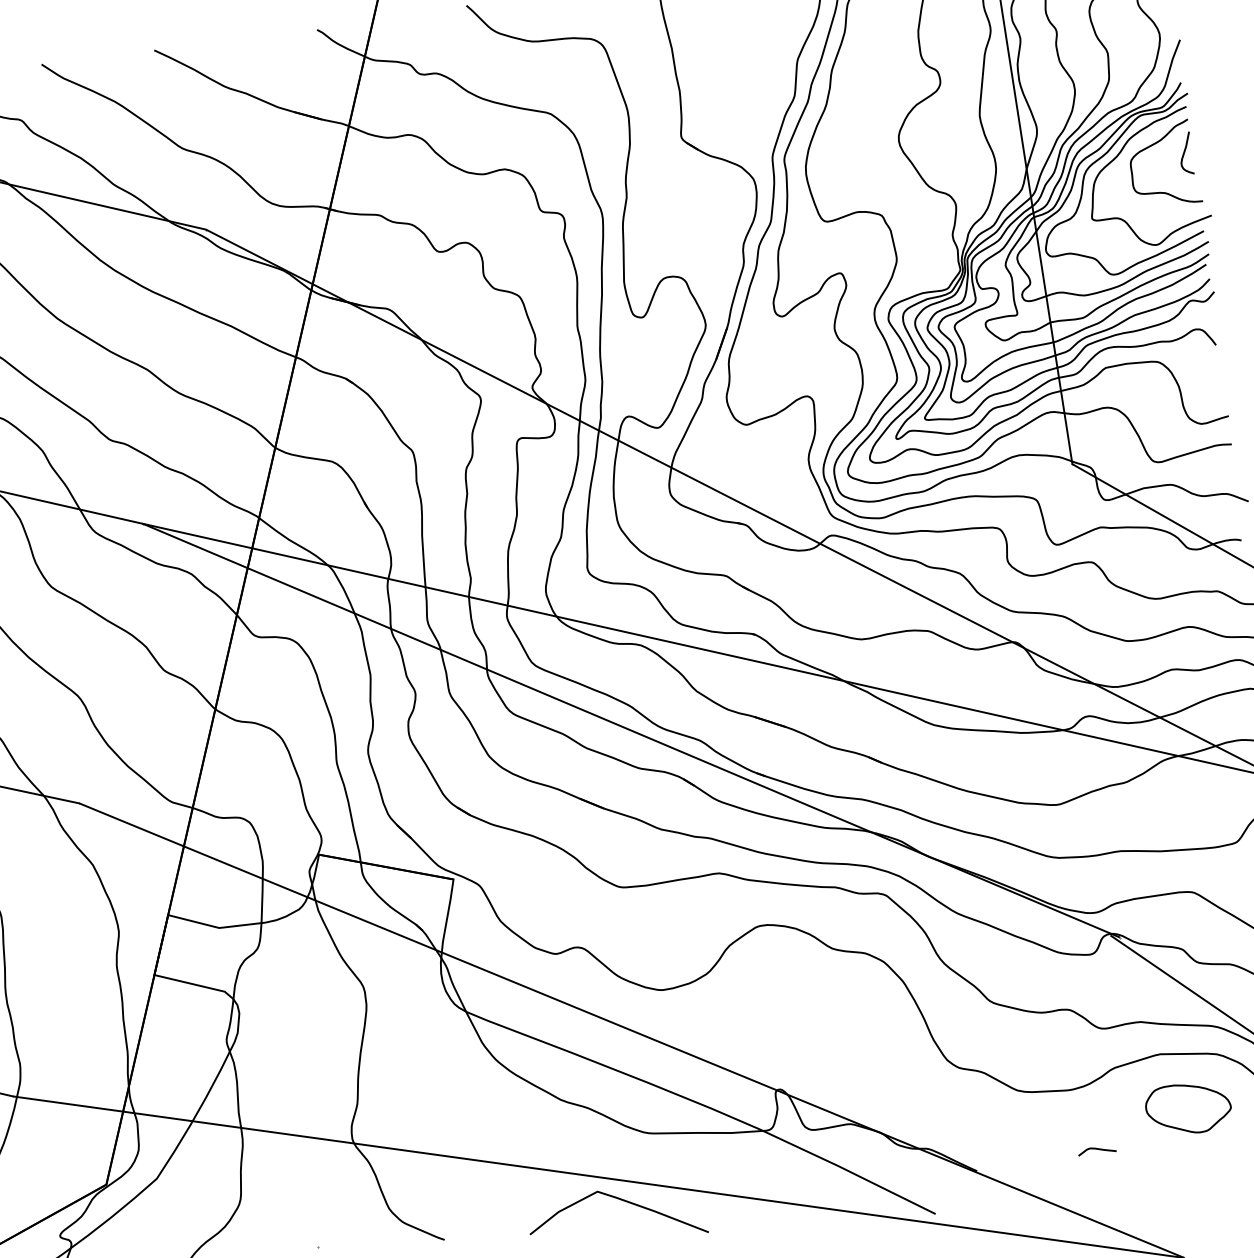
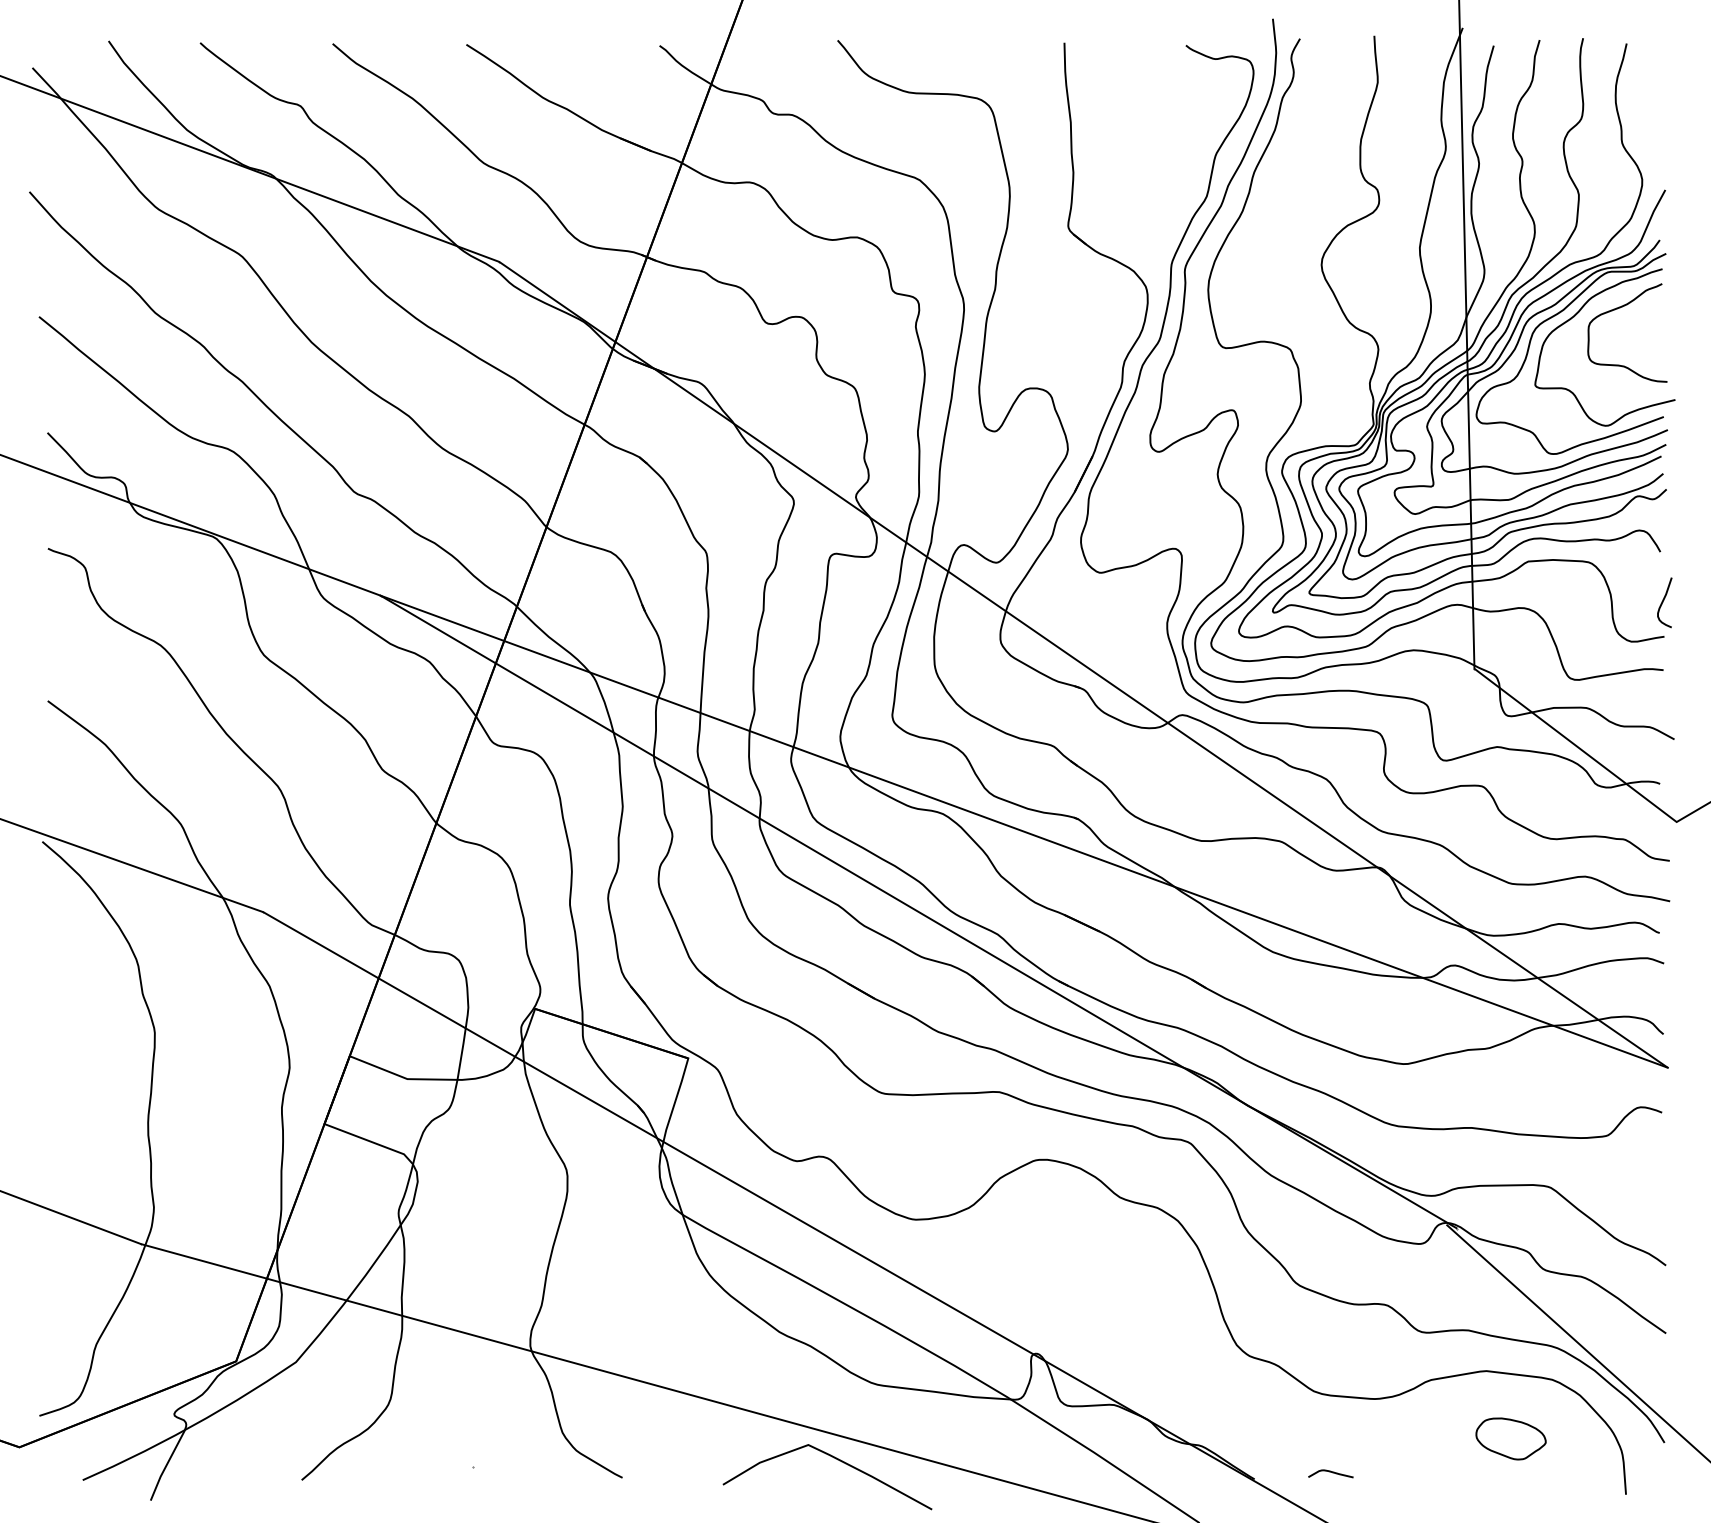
curve: (1184, 153) -> (1663, 602), moved
part: (1188, 1108) -> (1510, 1438), size x0.7
curve: (1096, 1149) -> (1330, 1472), moved

